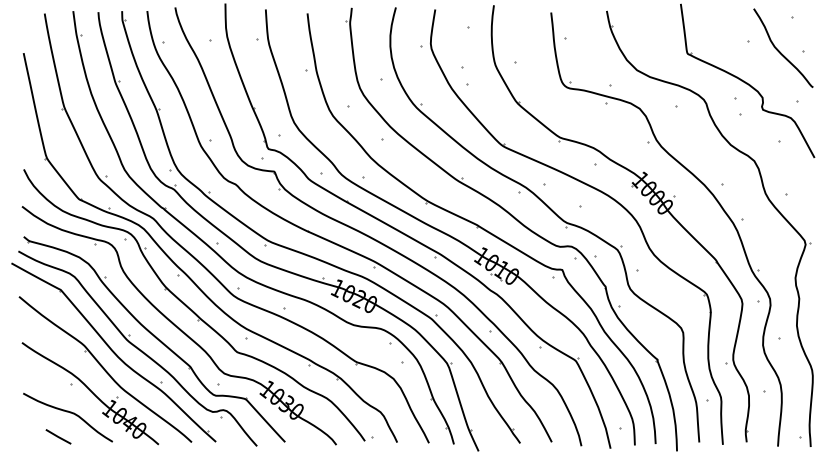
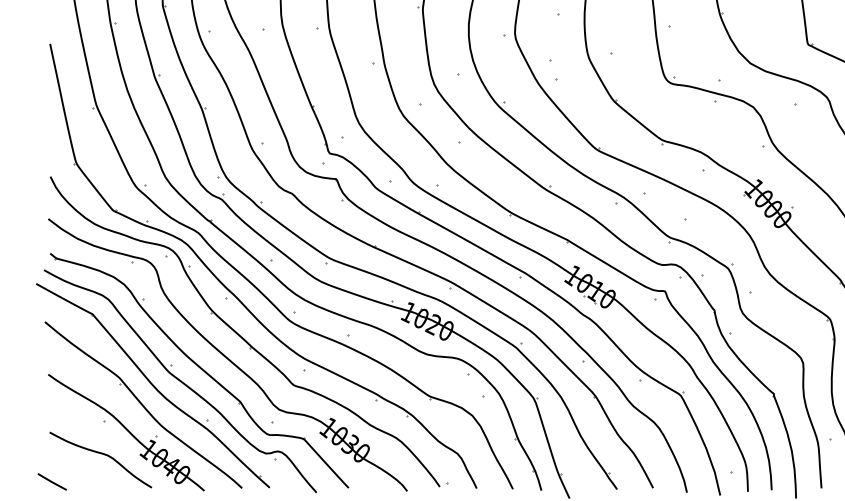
line: (58, 436) -> (52, 481), moved

